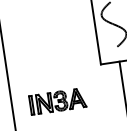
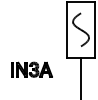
part: (57, 101) -> (31, 69), moved

